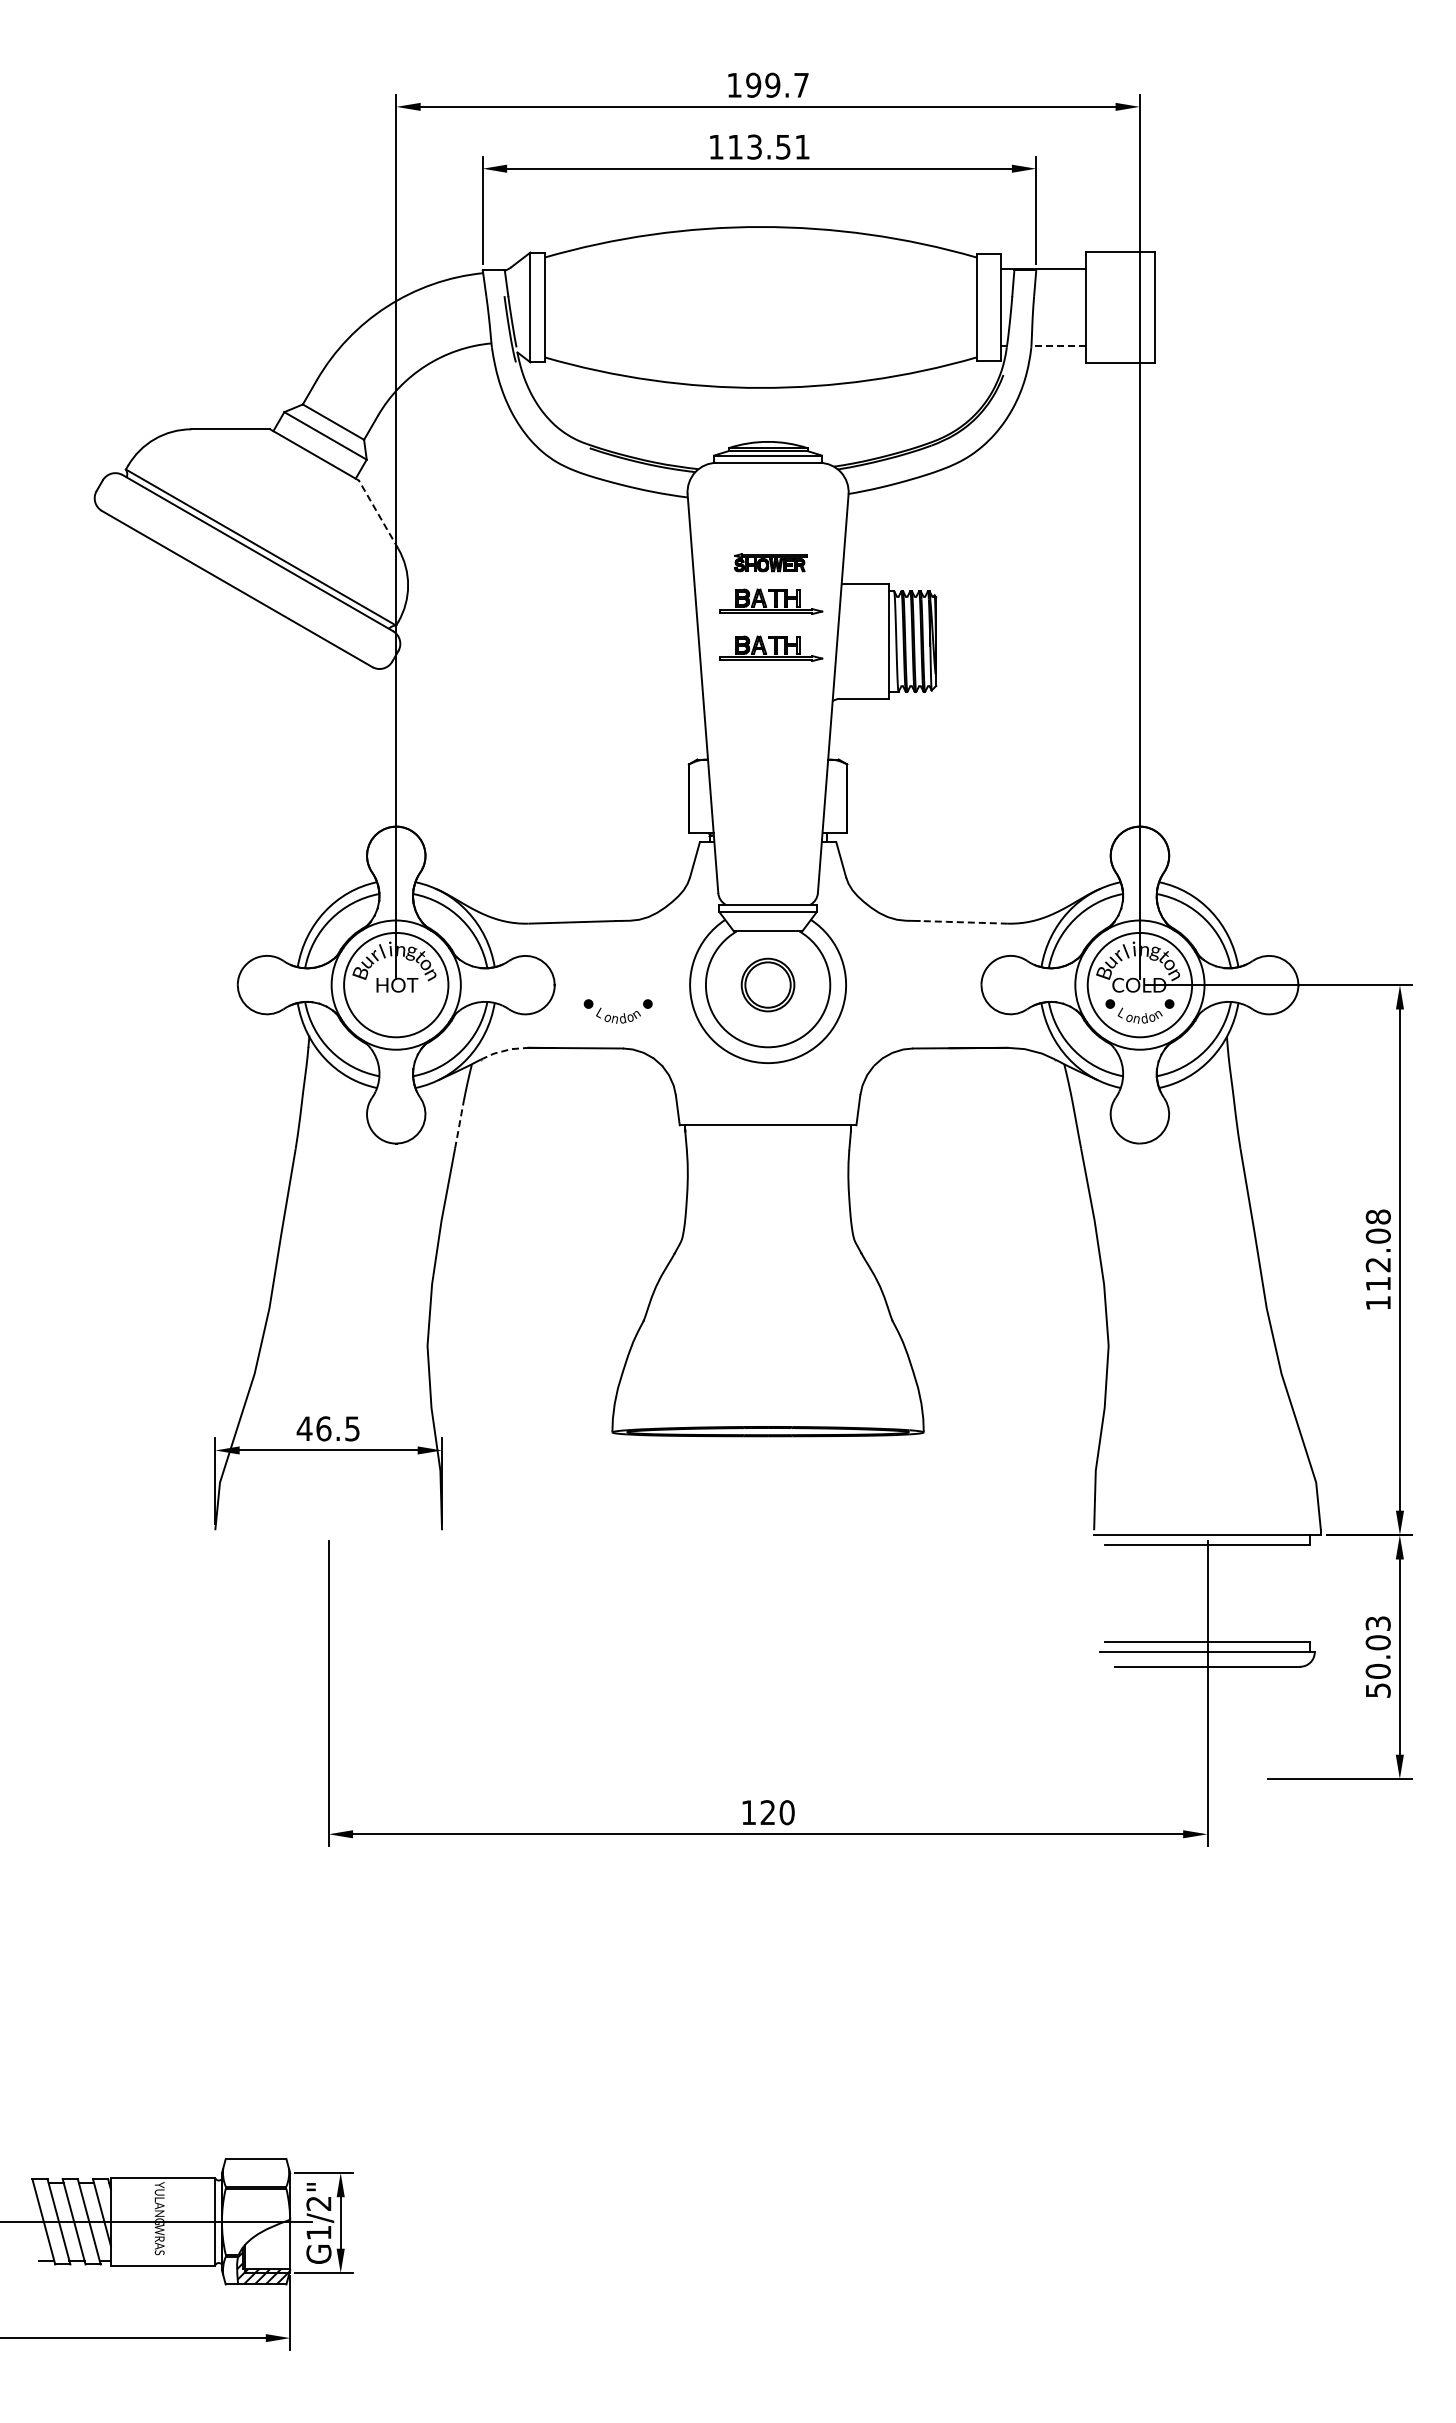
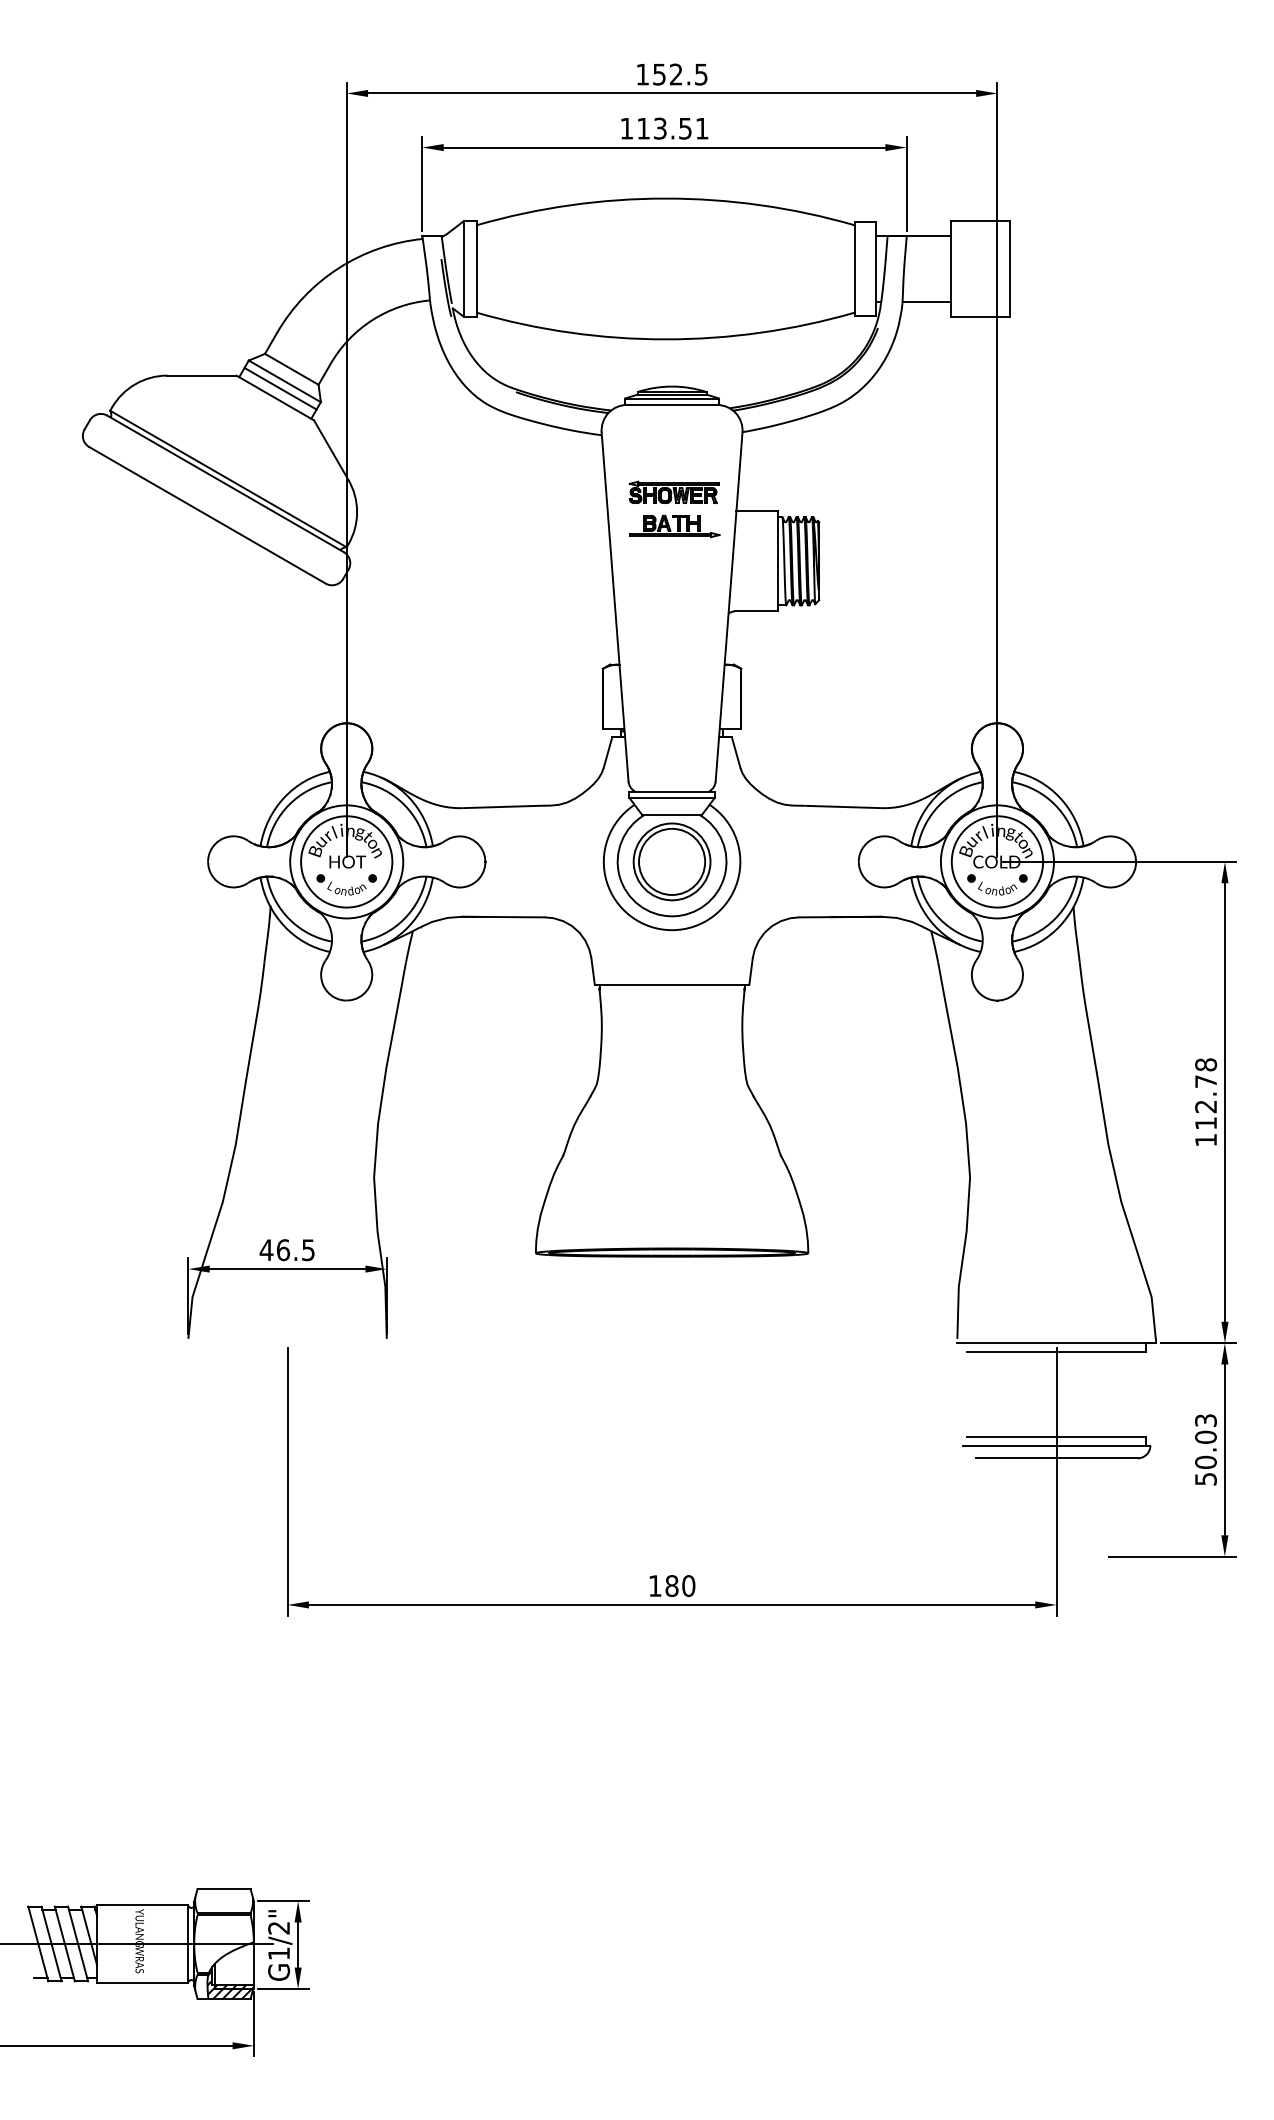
text: (777, 84) -> (680, 73), 199.7 -> 152.5
line: (1058, 345) -> (926, 302), dashed -> solid
line: (320, 444) -> (280, 388), added
line: (378, 514) -> (331, 450), dashed -> solid
part: (770, 562) -> (674, 492), size x1.43
part: (771, 648) -> (675, 567), removed
line: (963, 922) -> (843, 807), dashed -> solid
part: (767, 984) -> (671, 861), size x1.67
part: (617, 1011) -> (346, 885), moved
line: (504, 1050) -> (441, 919), dashed -> solid
line: (459, 1123) -> (402, 983), dashed -> solid
text: (1377, 1235) -> (1205, 1081), 112.08 -> 112.78
text: (767, 1812) -> (671, 1585), 120 -> 180

